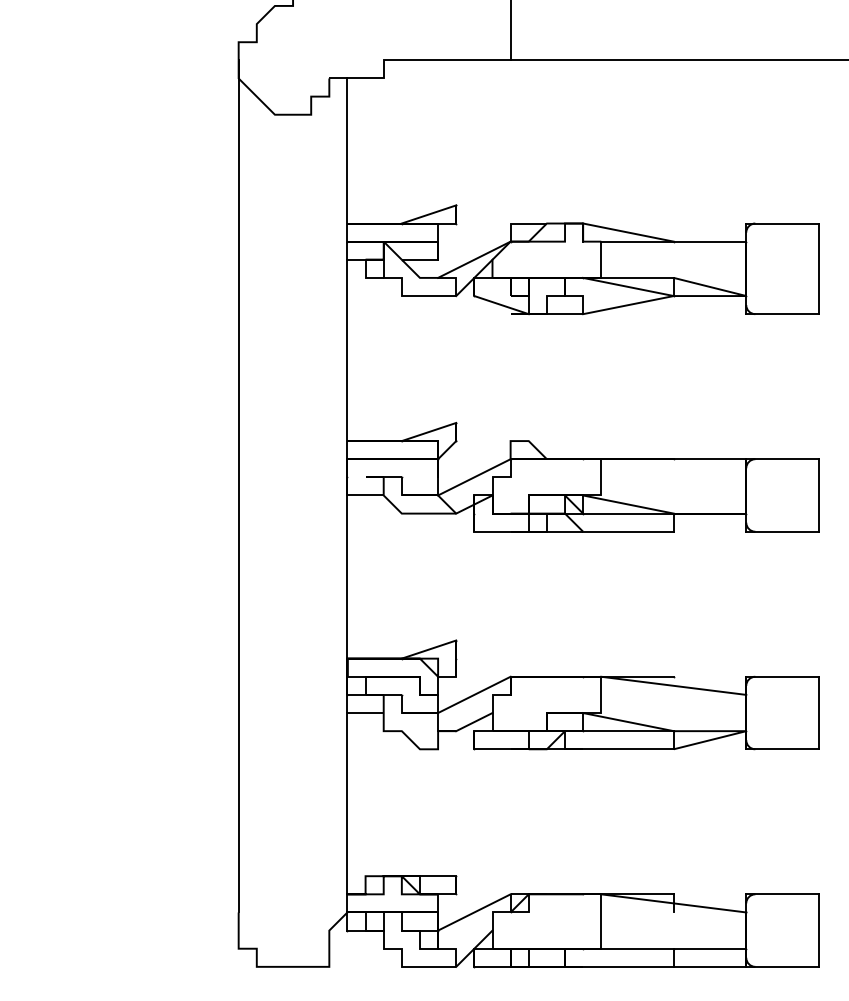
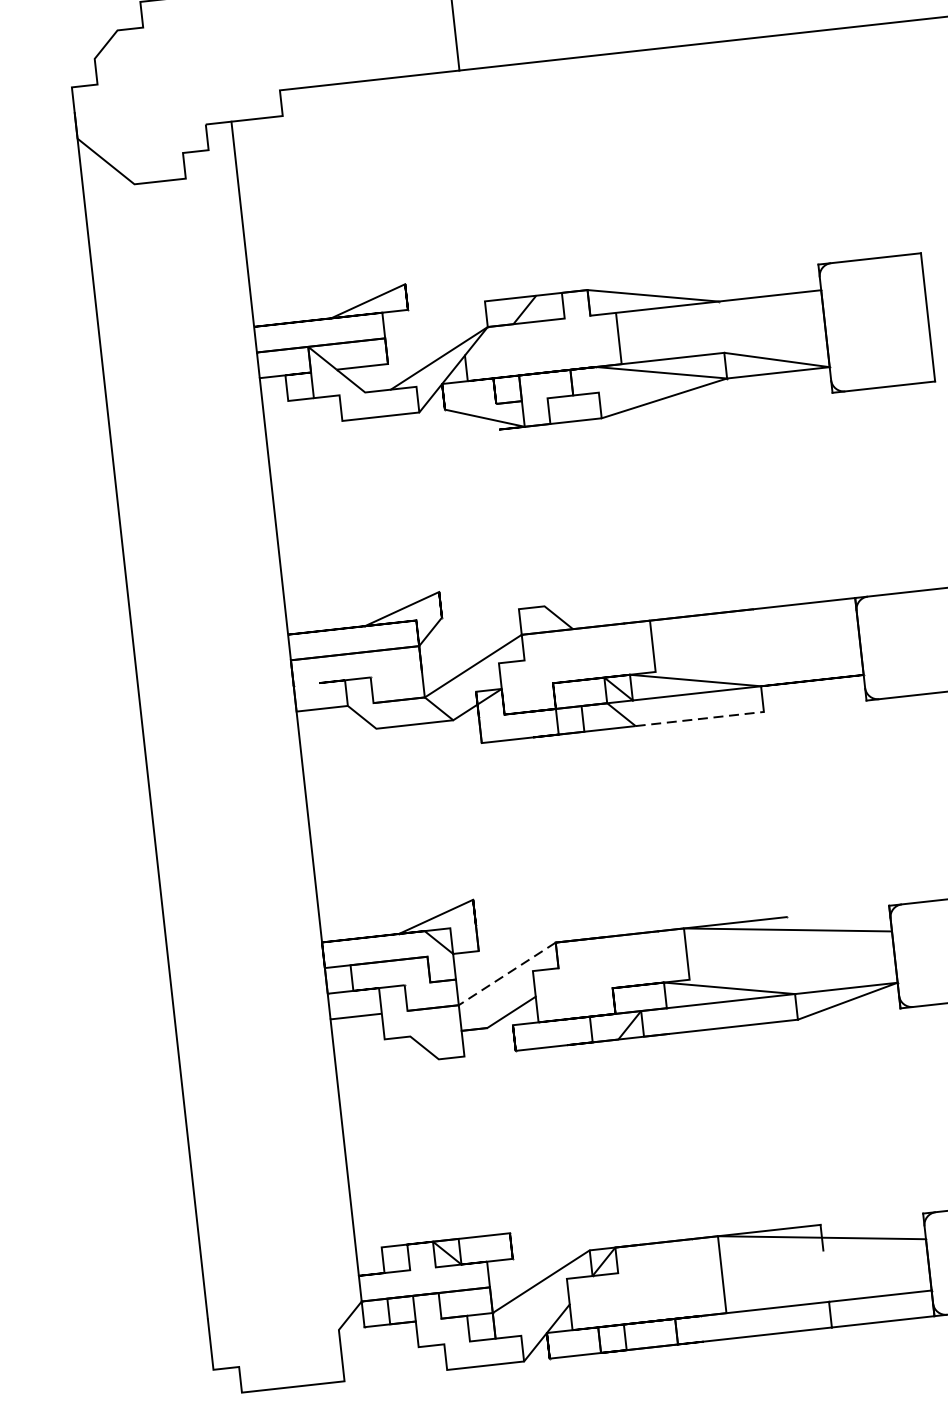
line: (628, 531) -> (699, 718), solid -> dashed
line: (474, 694) -> (507, 973), solid -> dashed

